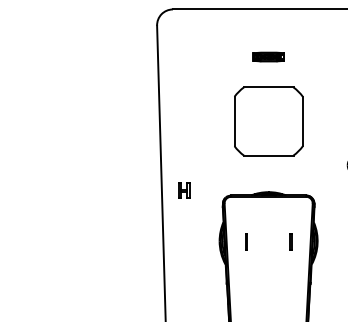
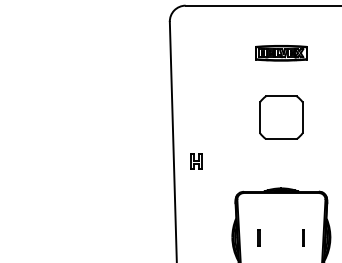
part: (268, 56) -> (281, 52), size x1.67
part: (268, 121) -> (281, 117), size x0.62
part: (184, 190) -> (197, 161), moved

